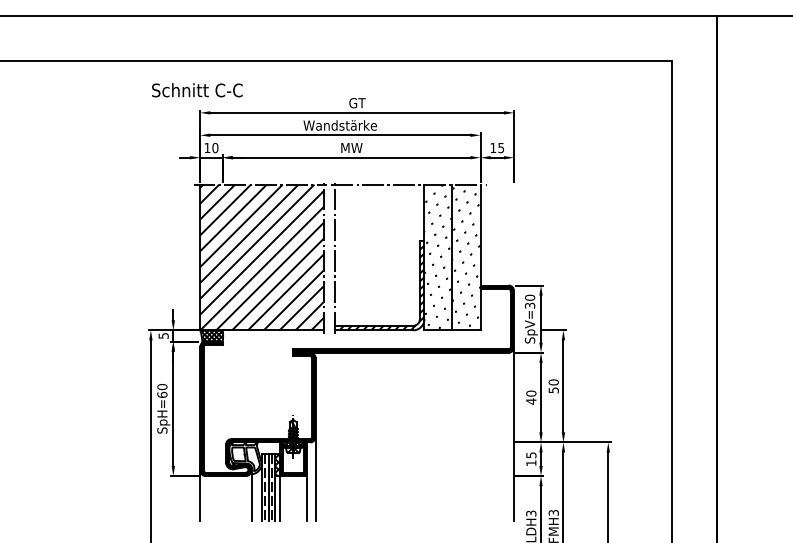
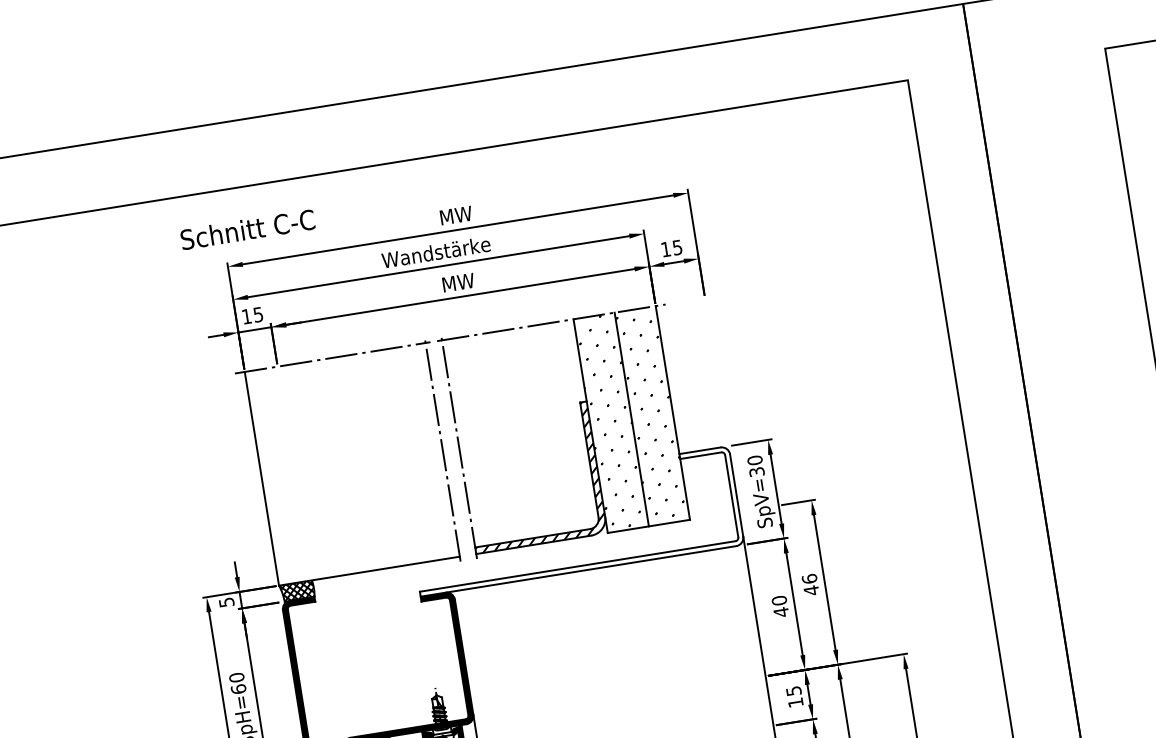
text: (197, 90) -> (247, 229), moved
text: (357, 103) -> (456, 216), GT -> MW
text: (215, 147) -> (258, 313), 10 -> 15
hatch: (261, 257) -> (351, 464), removed
fill: (403, 318) -> (574, 520), removed
text: (553, 386) -> (810, 585), 50 -> 46

